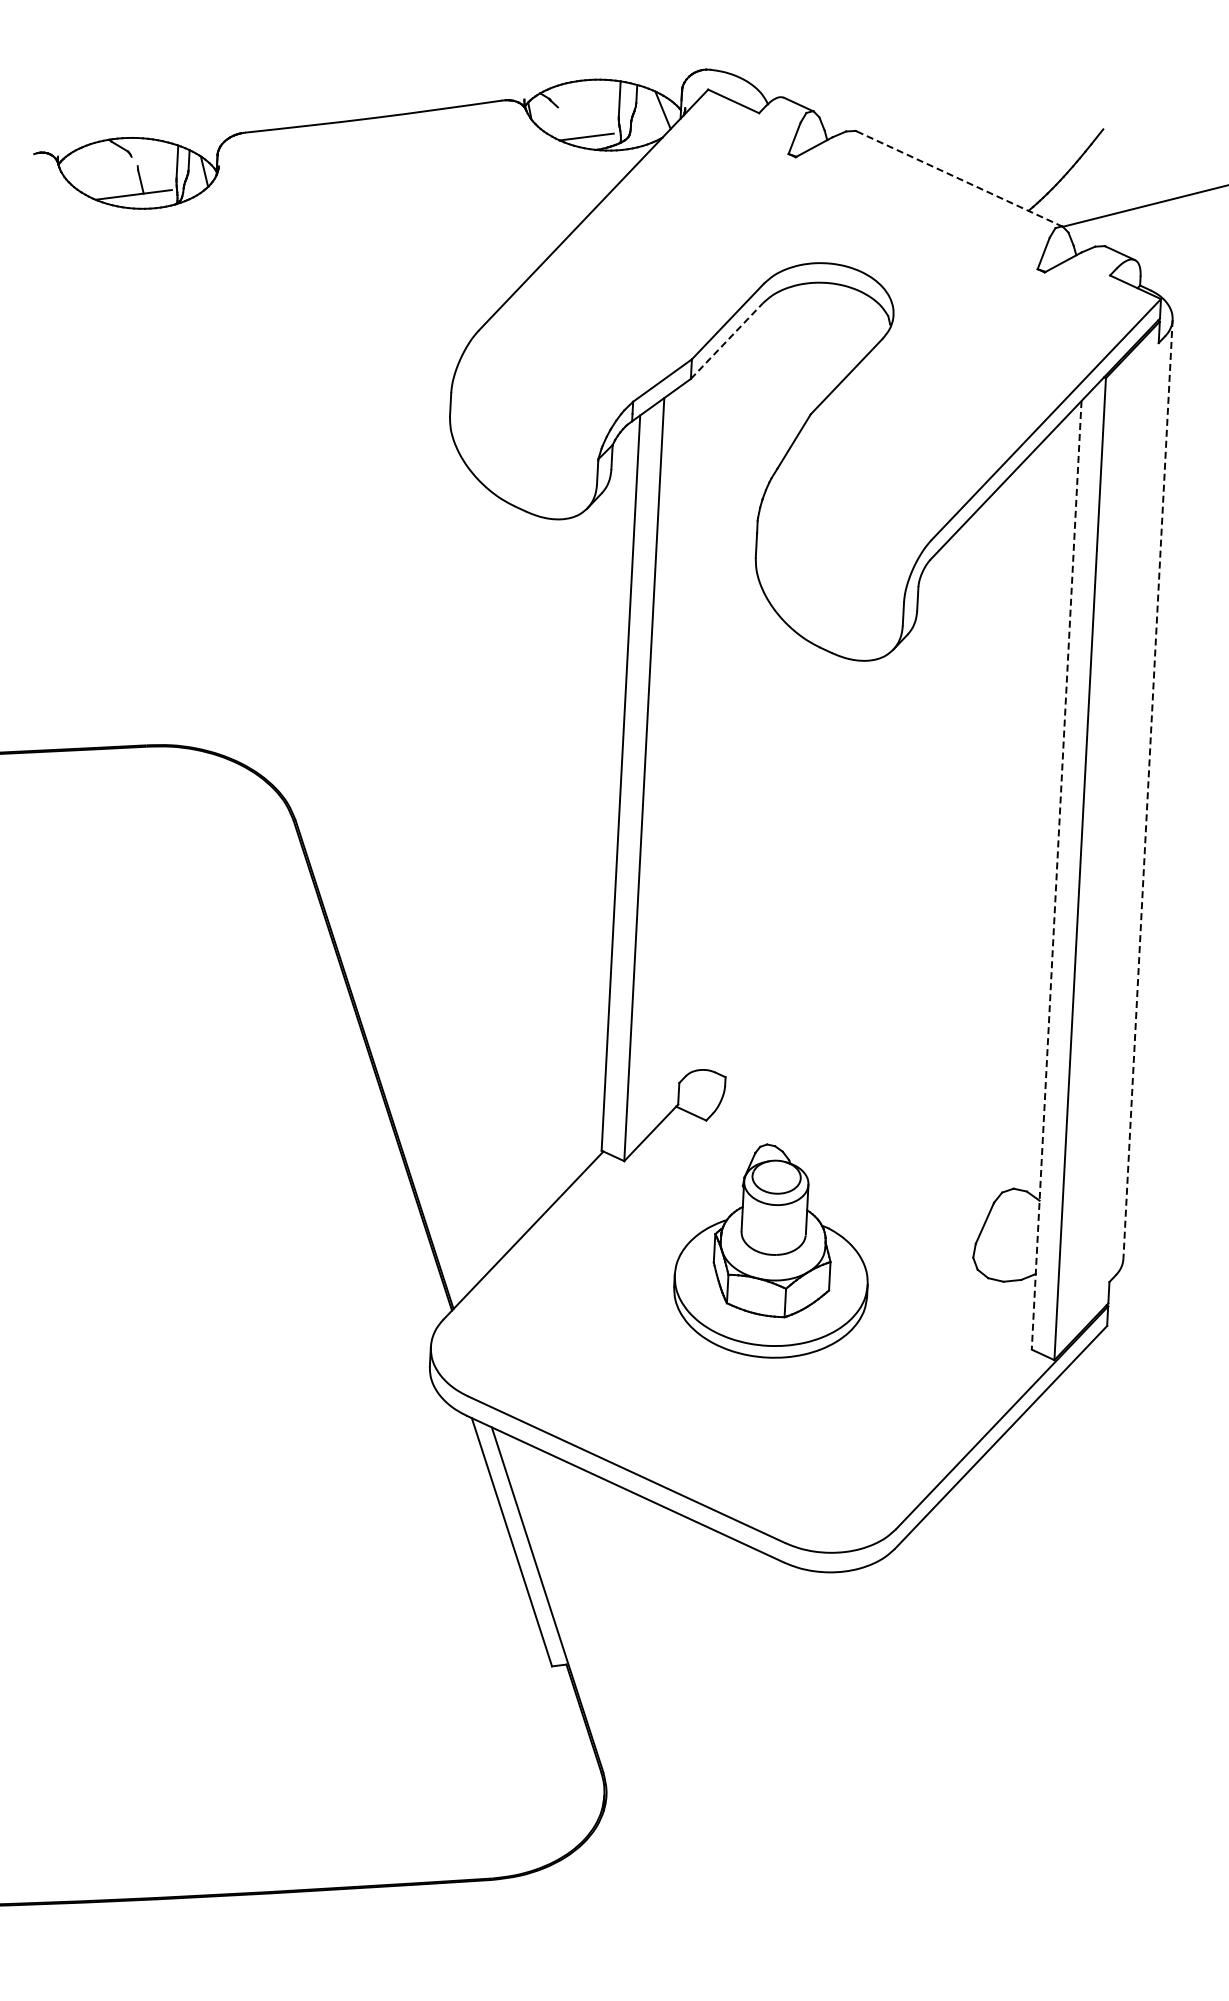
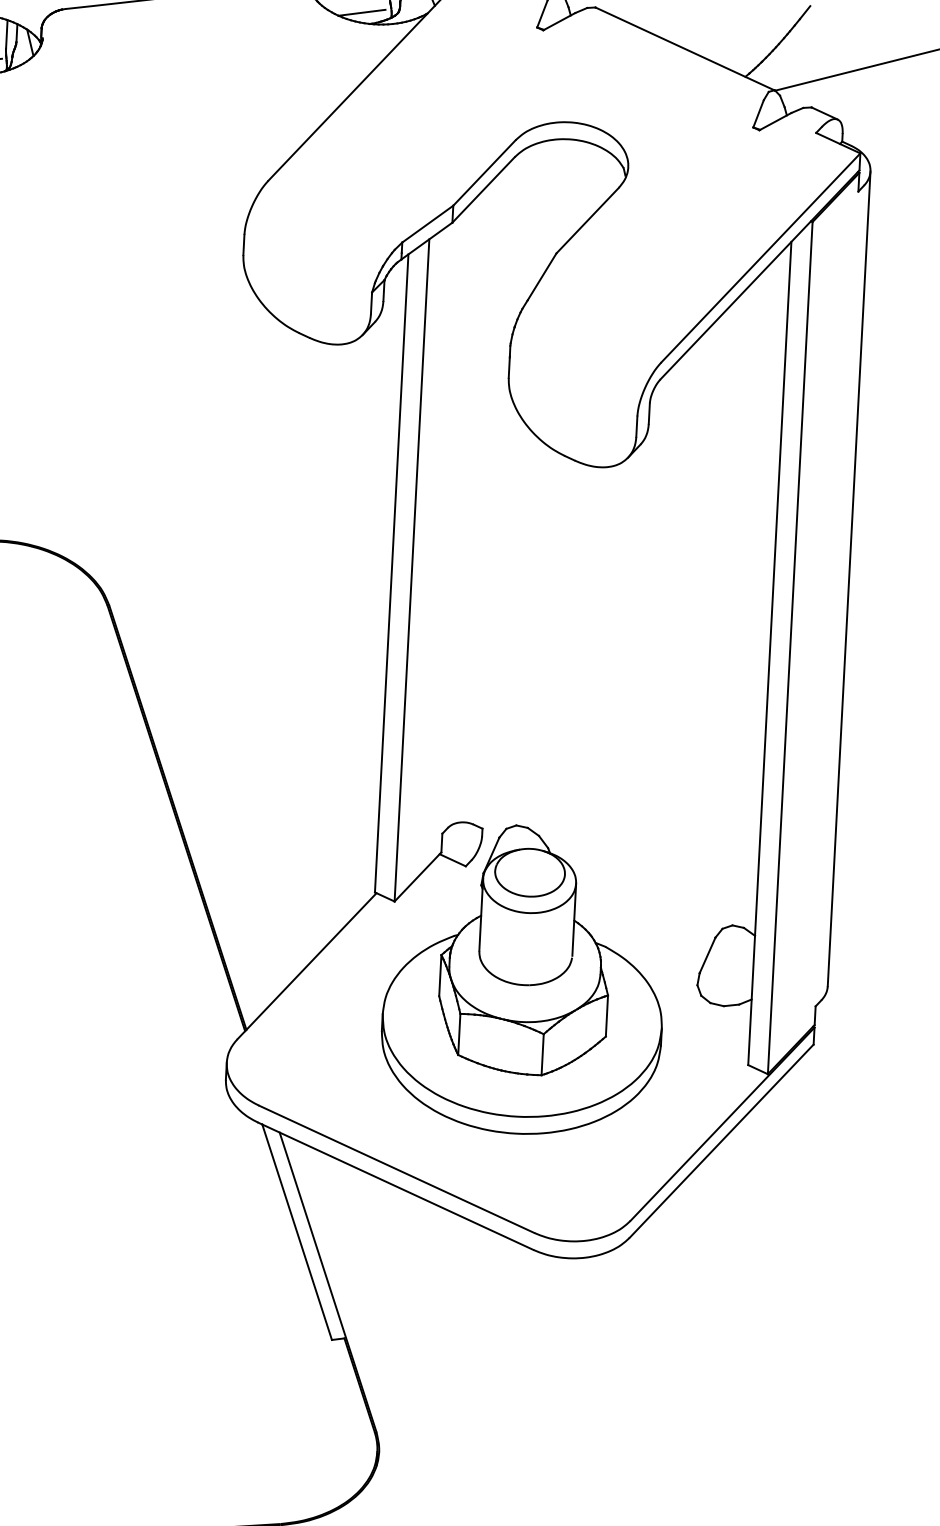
line: (959, 178) -> (685, 48), dashed -> solid
line: (727, 340) -> (484, 189), dashed -> solid
line: (1148, 789) -> (849, 579), dashed -> solid
line: (1056, 875) -> (769, 653), dashed -> solid
part: (770, 1250) -> (521, 979), size x1.67

